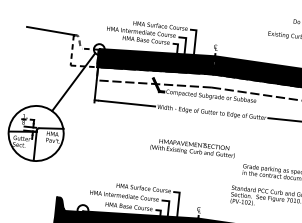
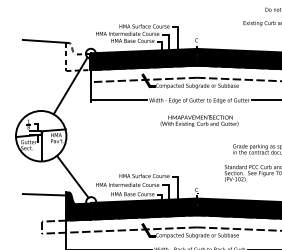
text: (192, 147) -> (199, 120), moved
line: (65, 180) -> (72, 176), added
line: (33, 197) -> (44, 194), added

